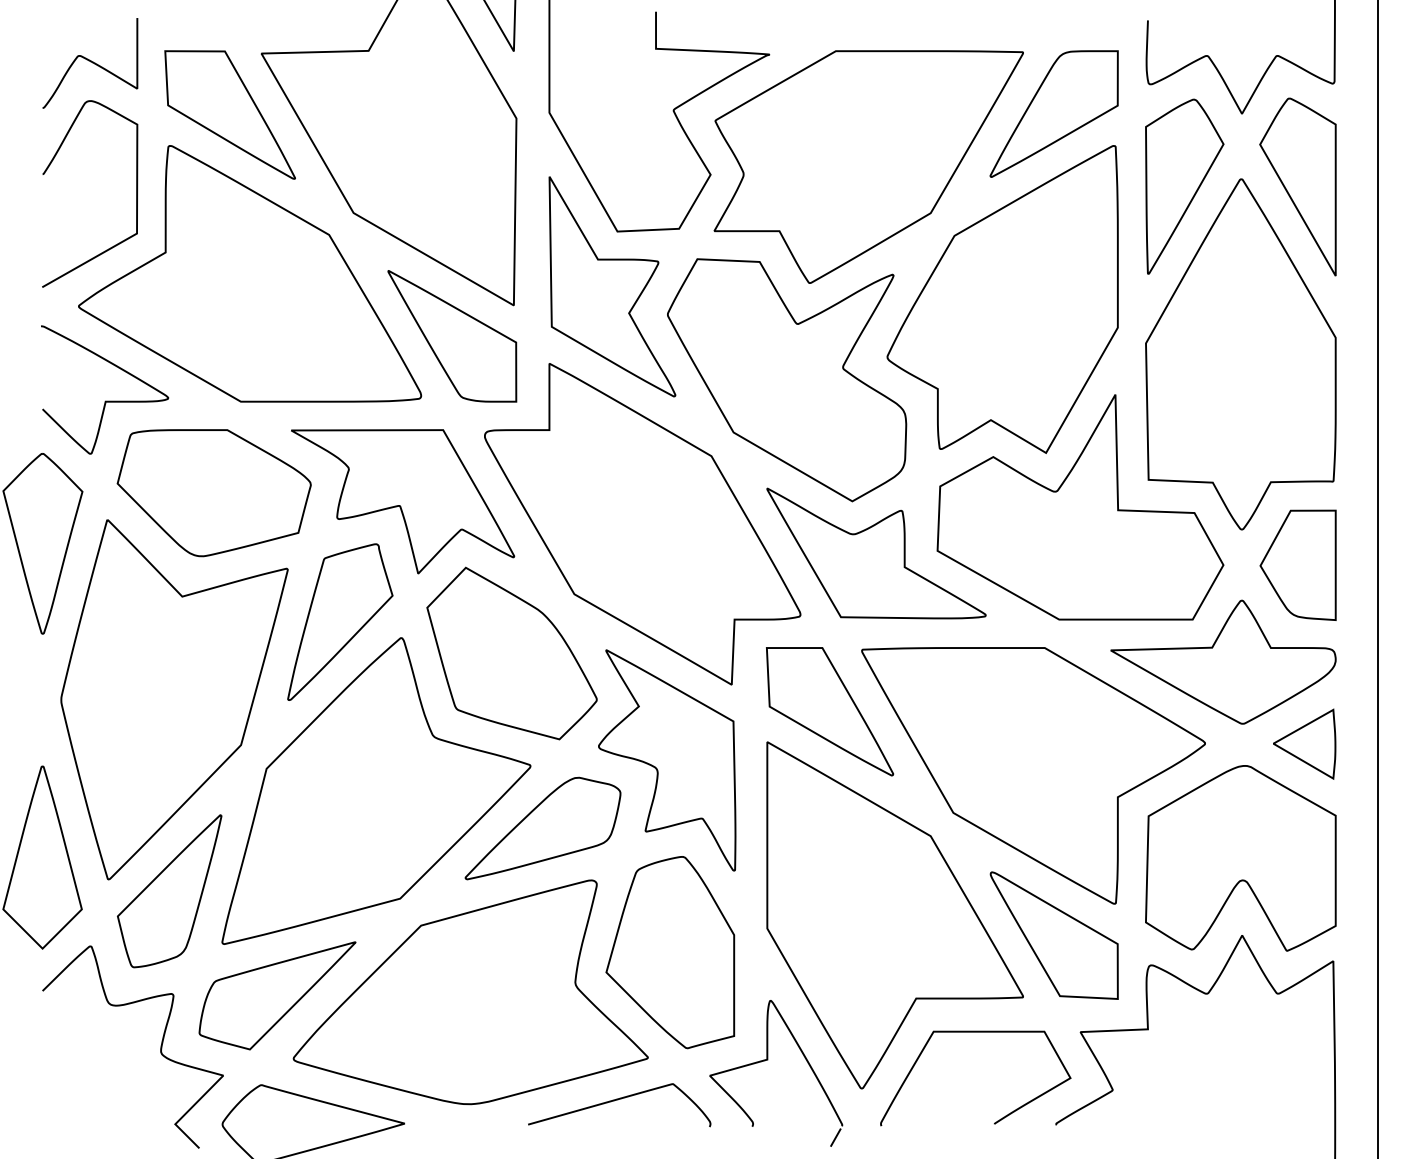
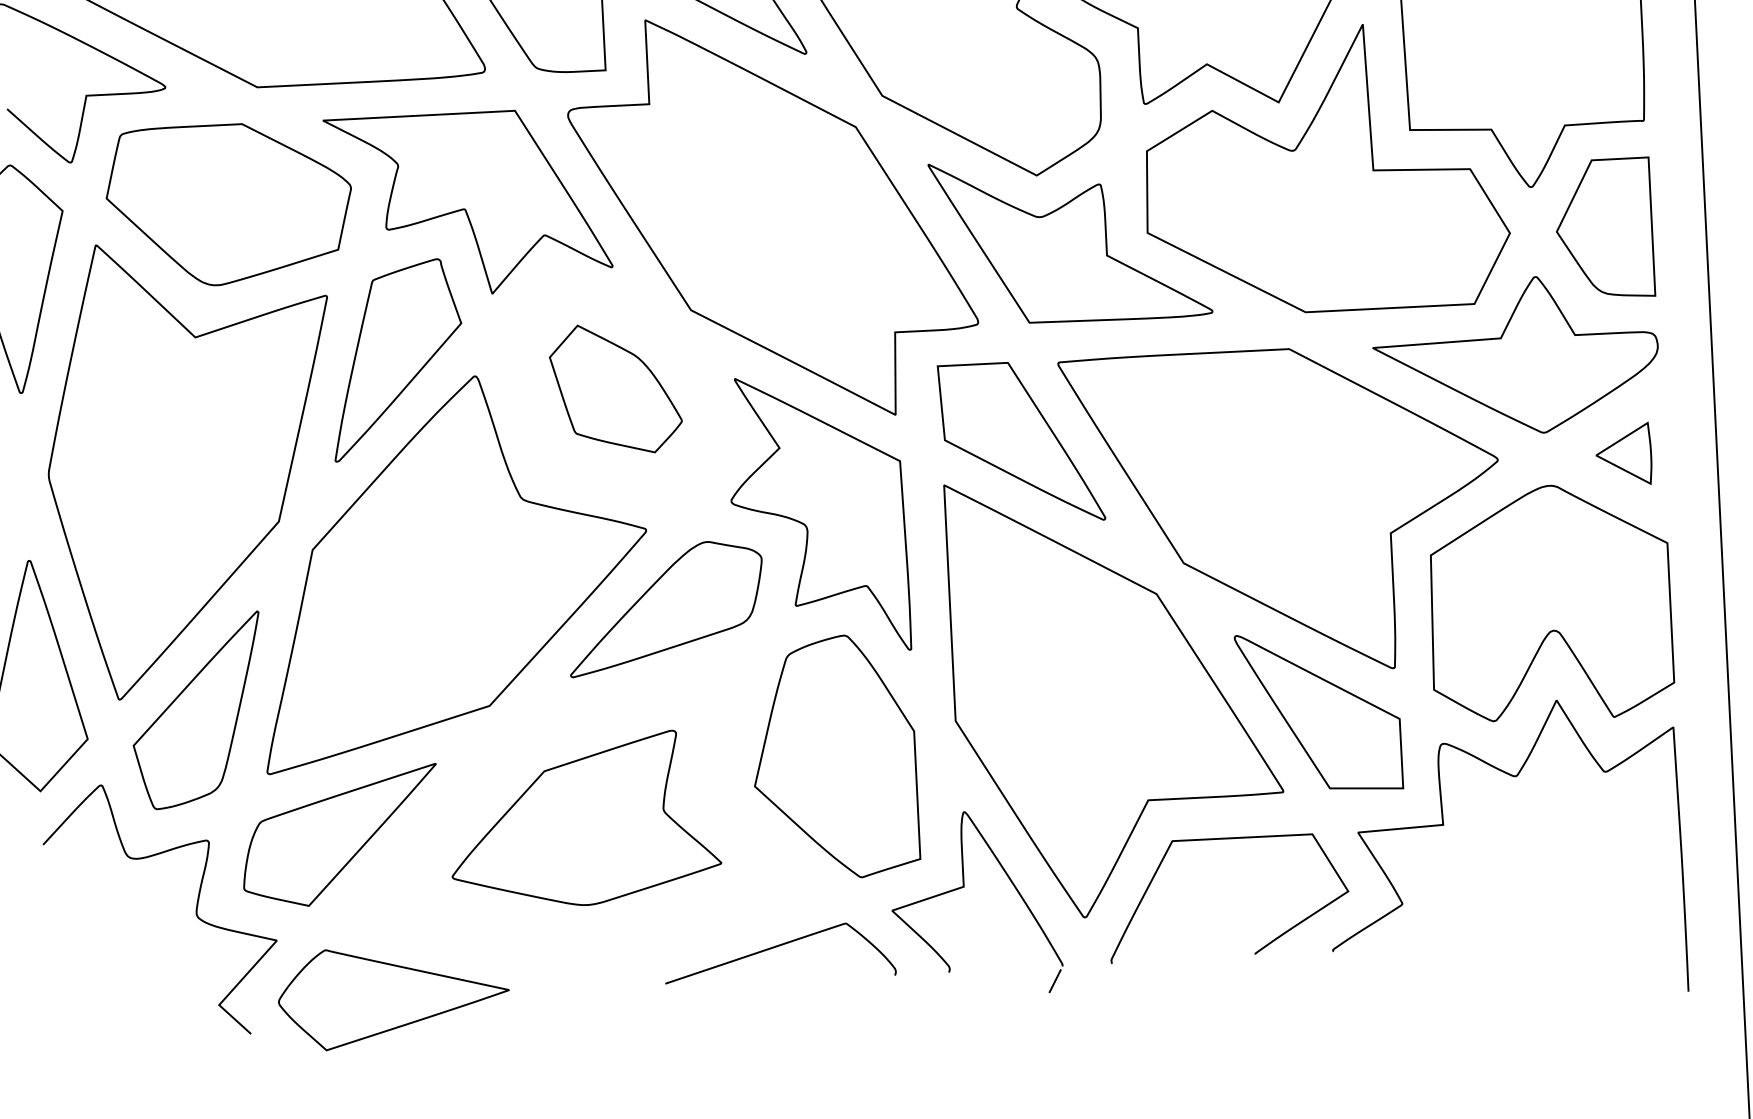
part: (511, 653) -> (615, 389), size x0.6
part: (1304, 743) -> (1623, 453), size x0.7
part: (470, 992) -> (584, 820), size x0.6

